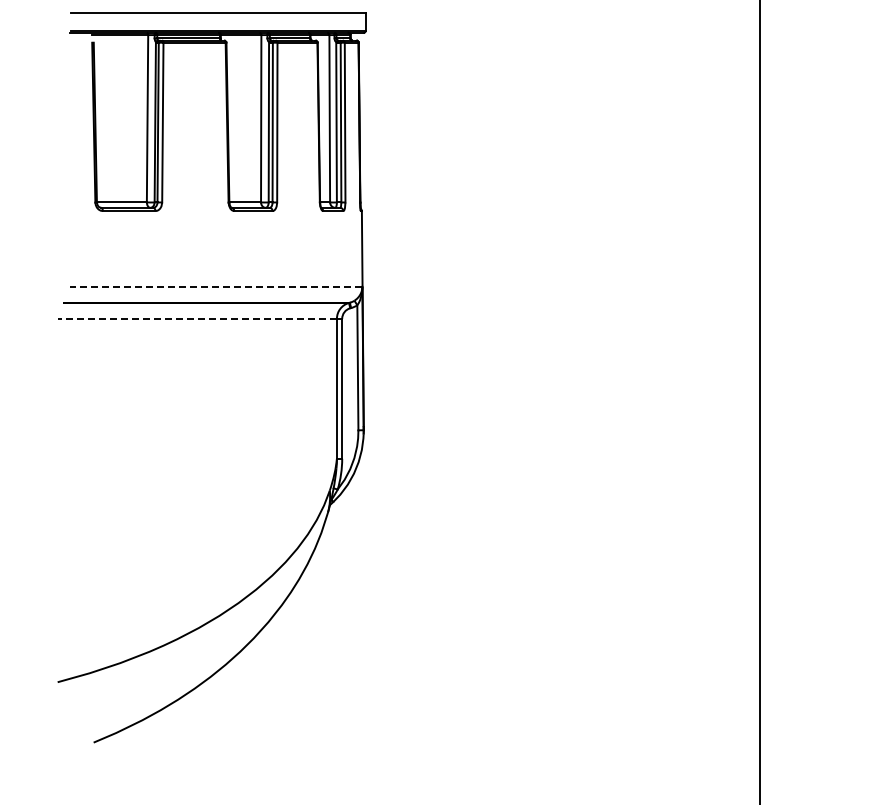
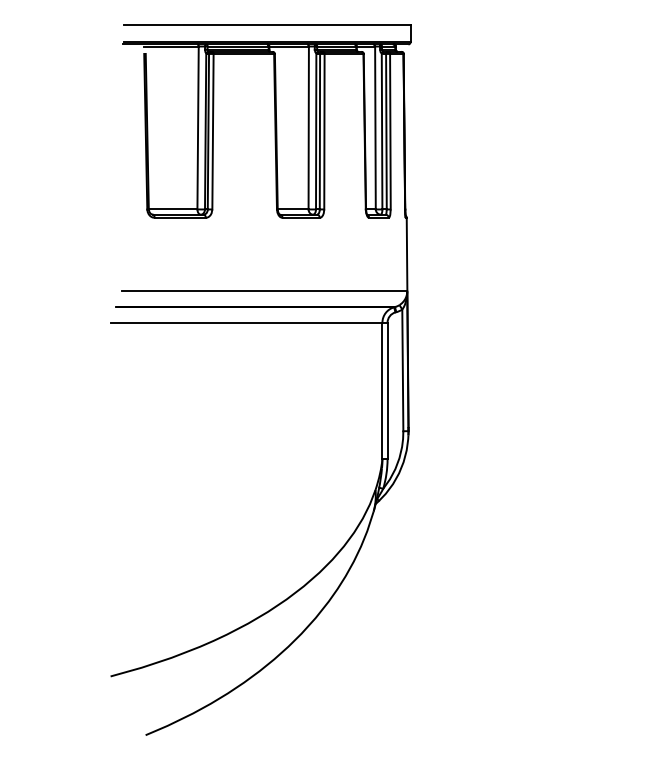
line: (215, 286) -> (264, 291), dashed -> solid
line: (197, 318) -> (246, 322), dashed -> solid

